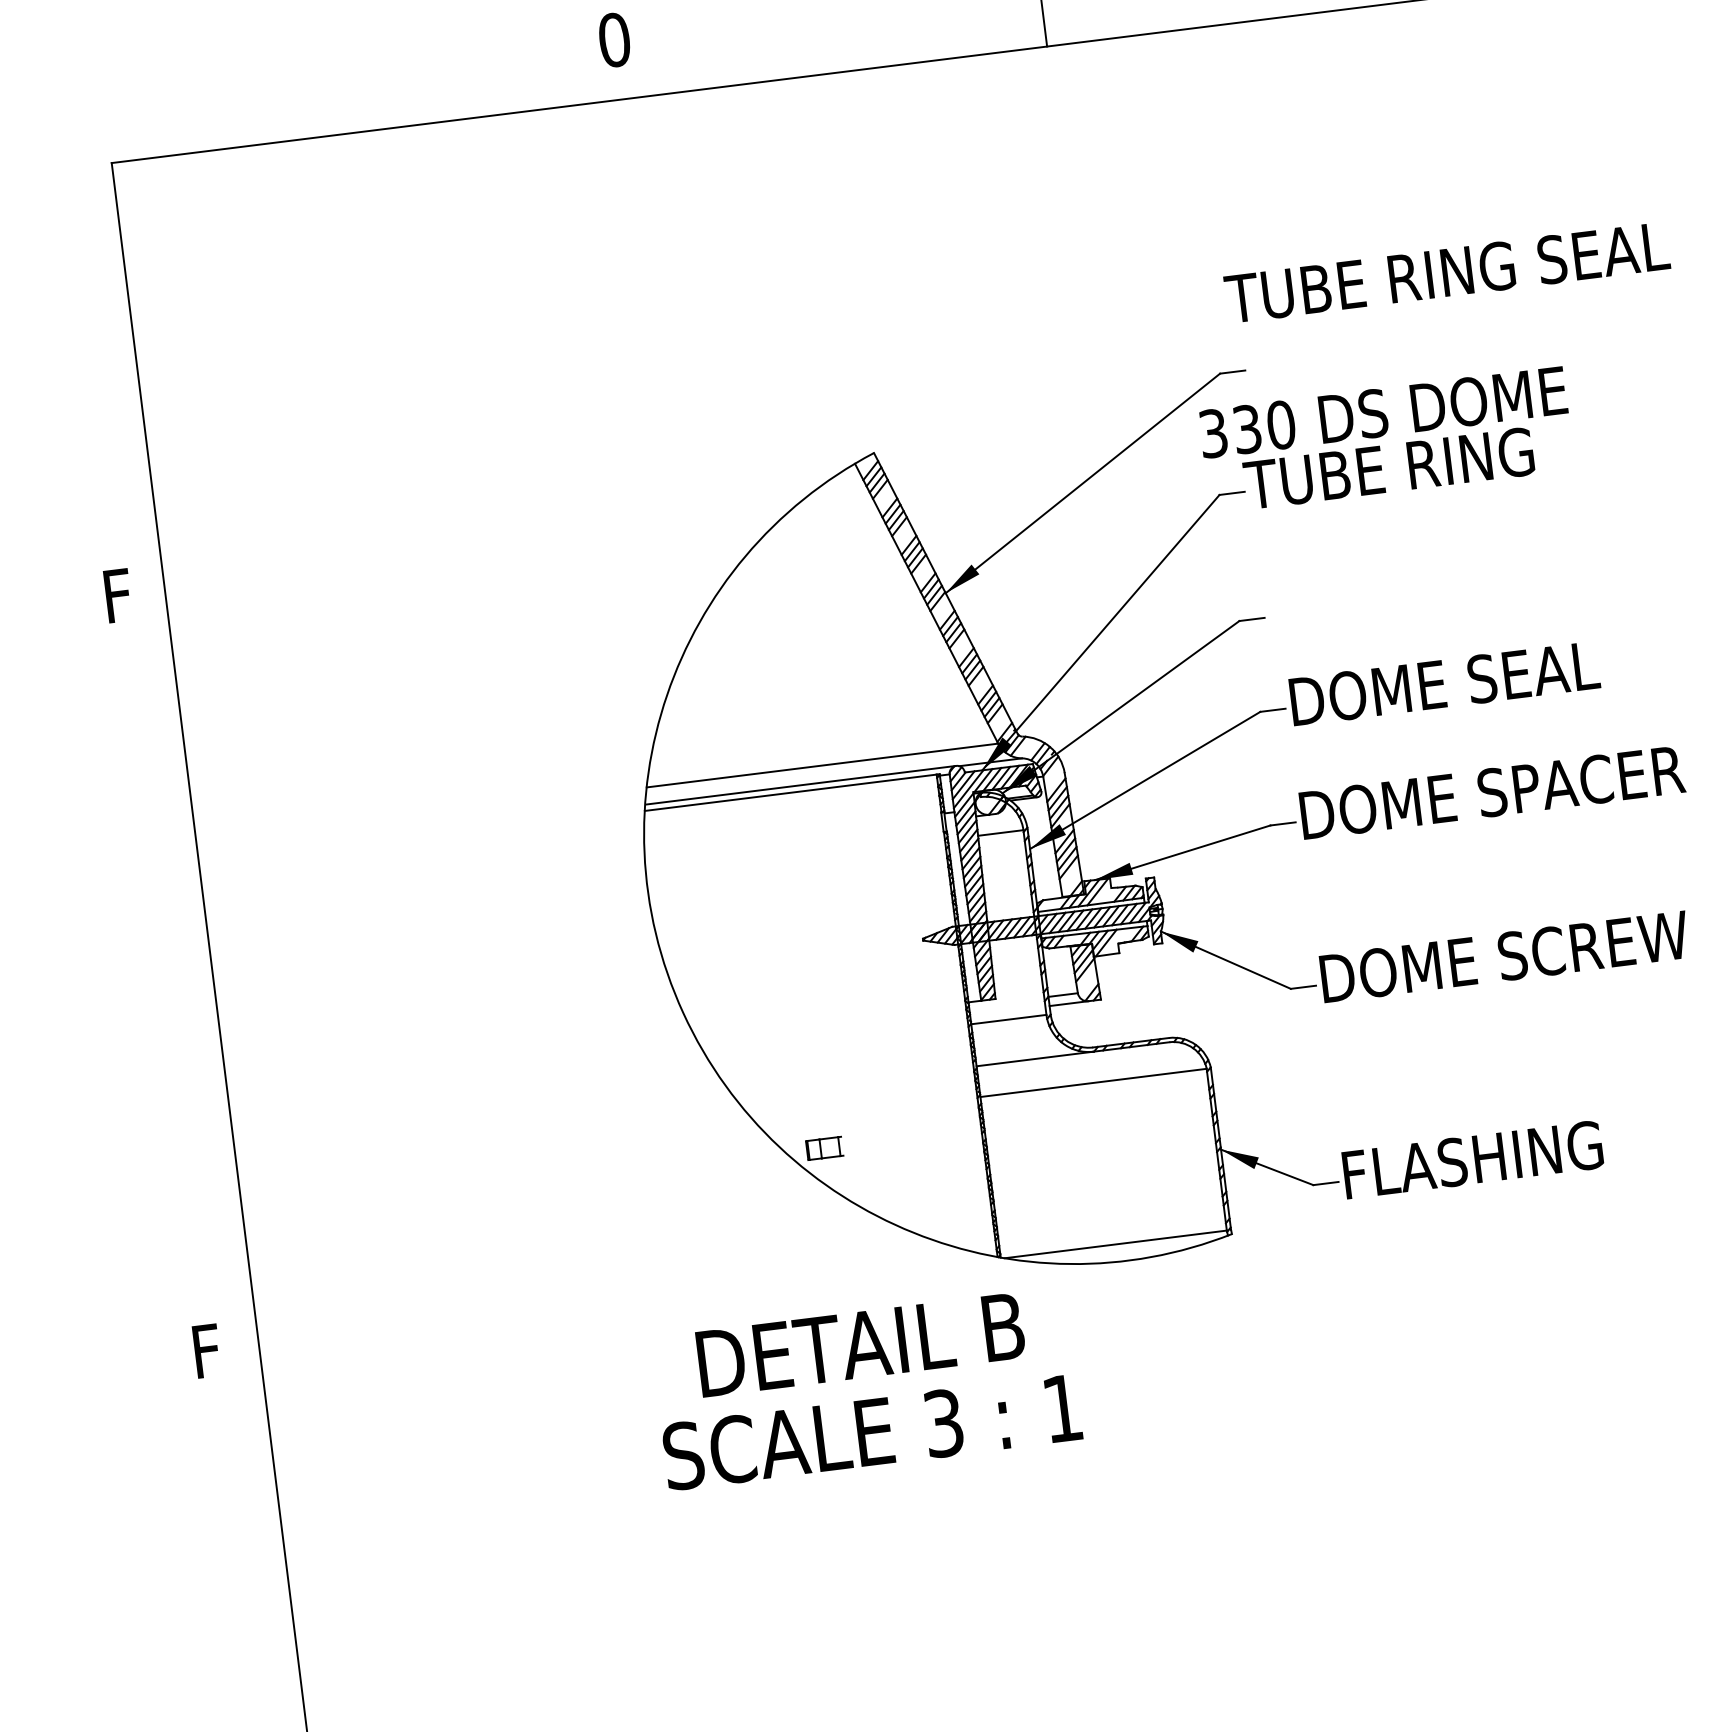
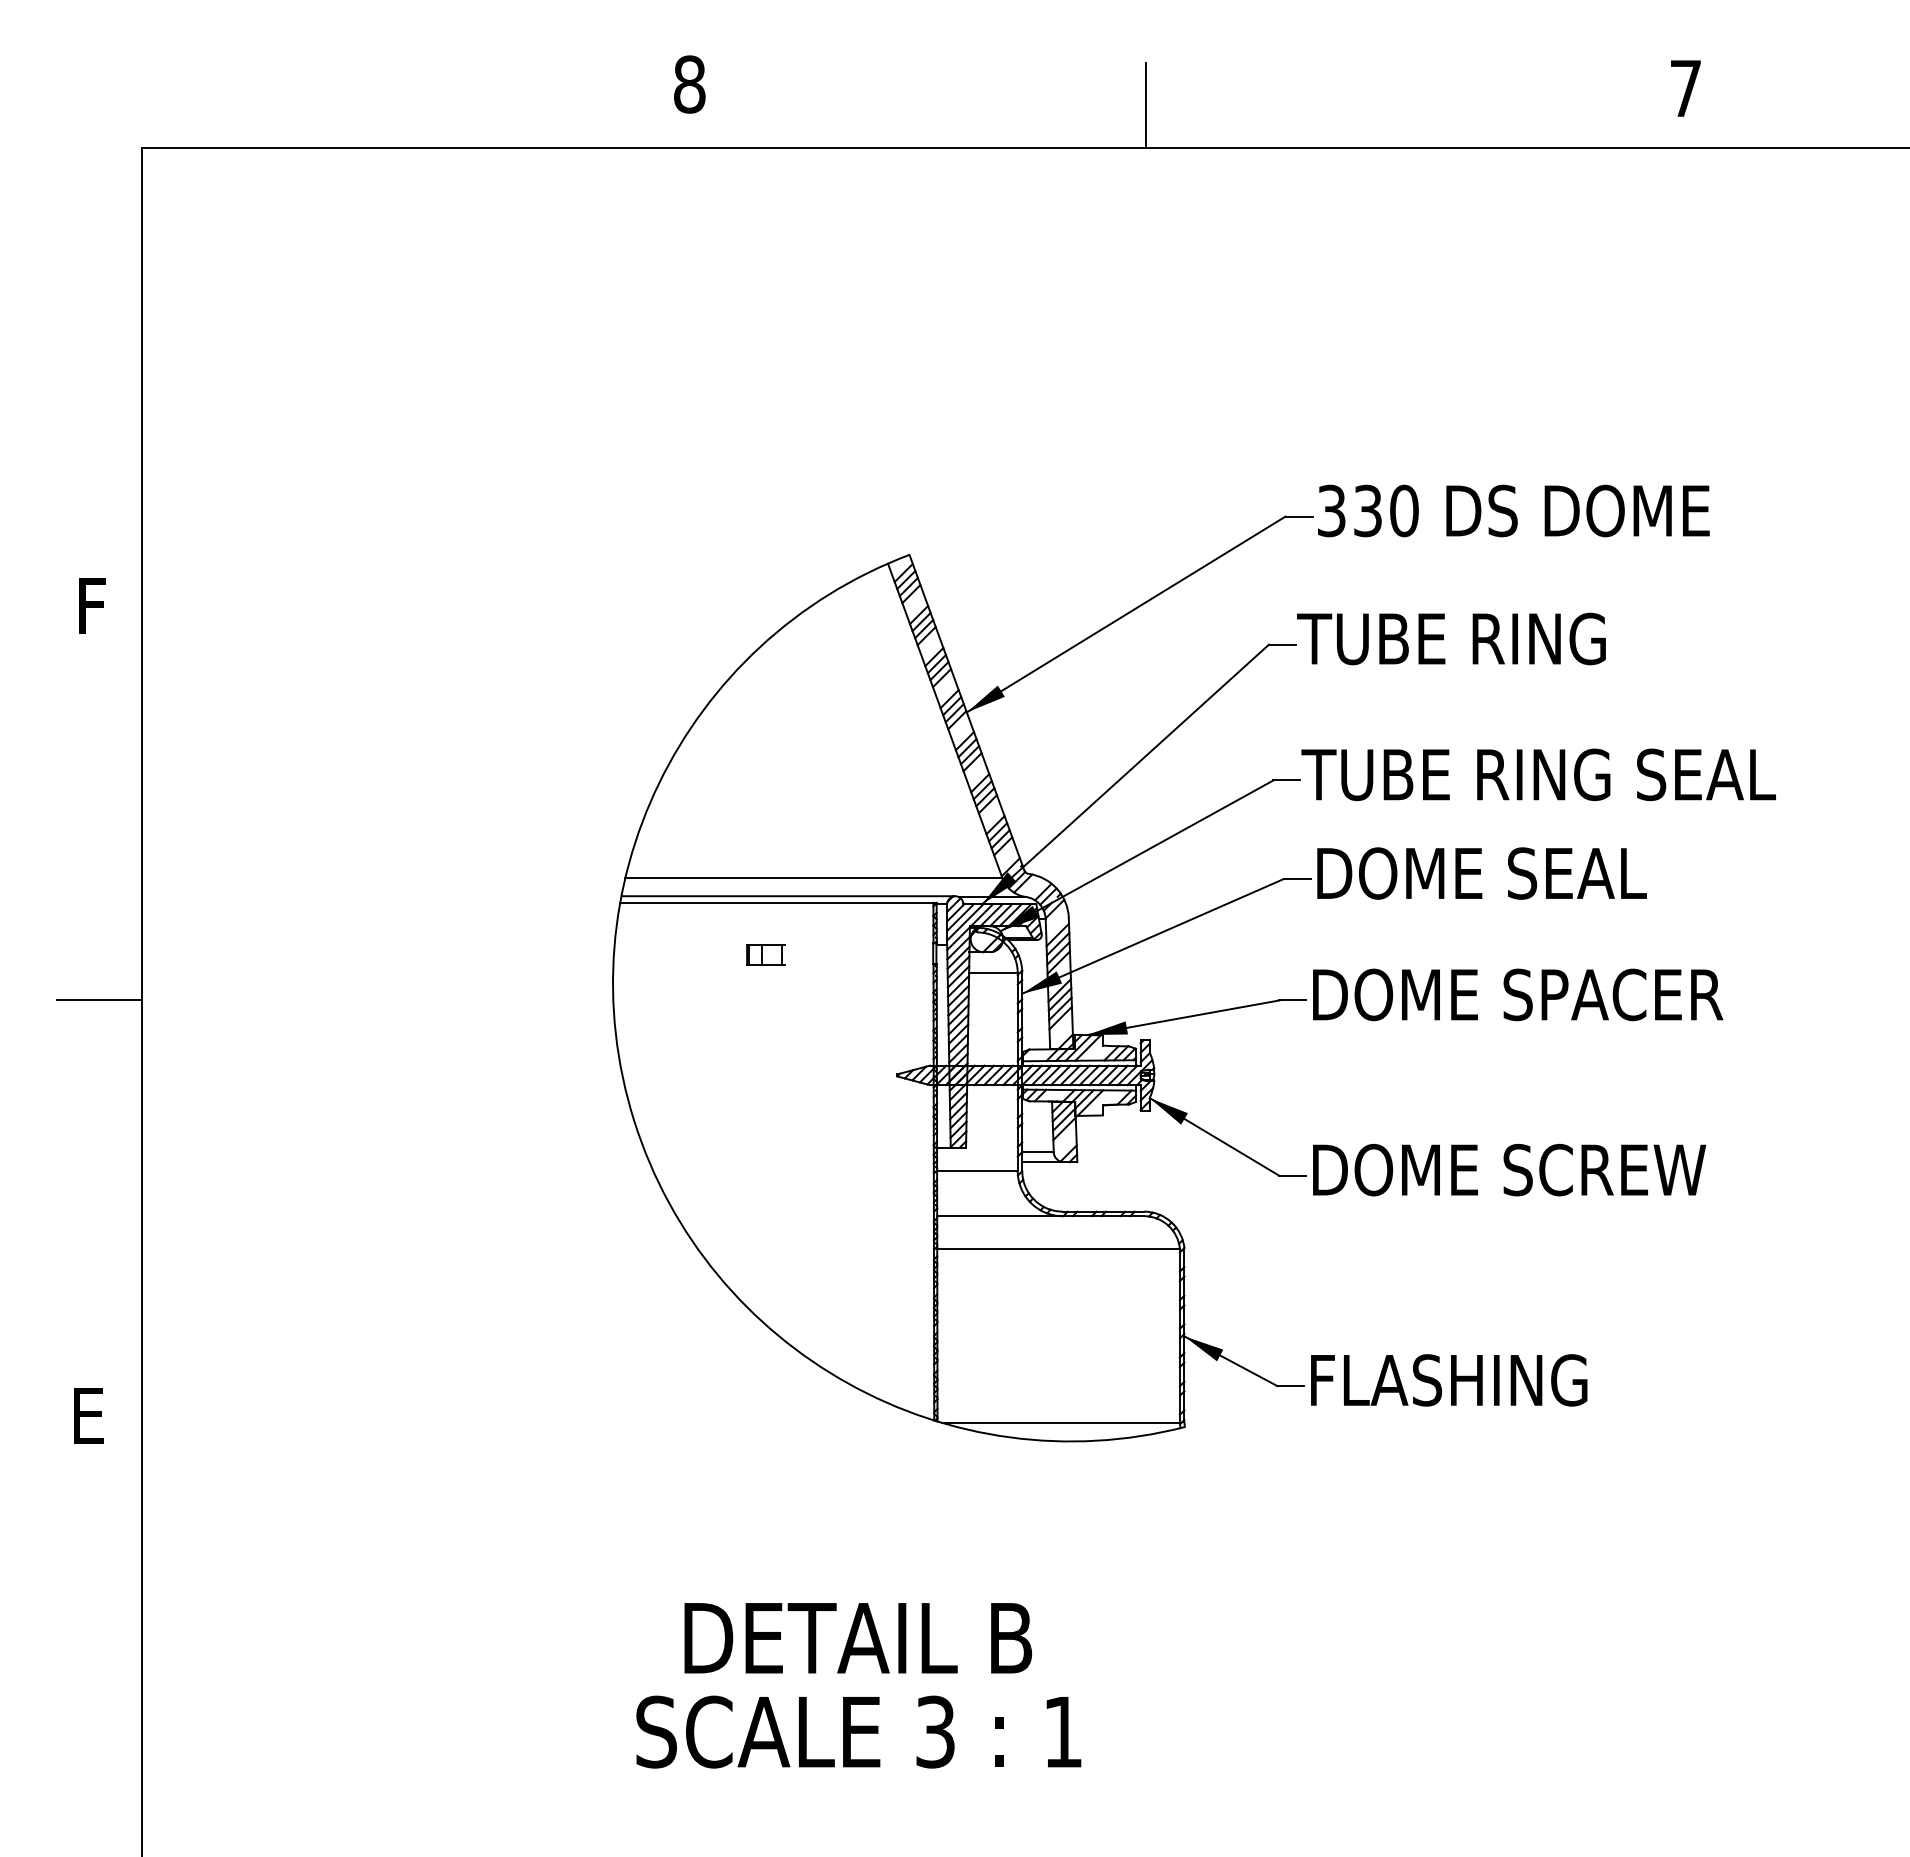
text: (614, 40) -> (689, 84), 0 -> 8
text: (1446, 272) -> (1538, 774), moved
text: (1382, 411) -> (1513, 510), moved
line: (170, 961) -> (99, 999), added
part: (824, 1148) -> (765, 954), moved
text: (211, 1350) -> (91, 1415), F -> E
text: (866, 1388) -> (858, 1685), moved

